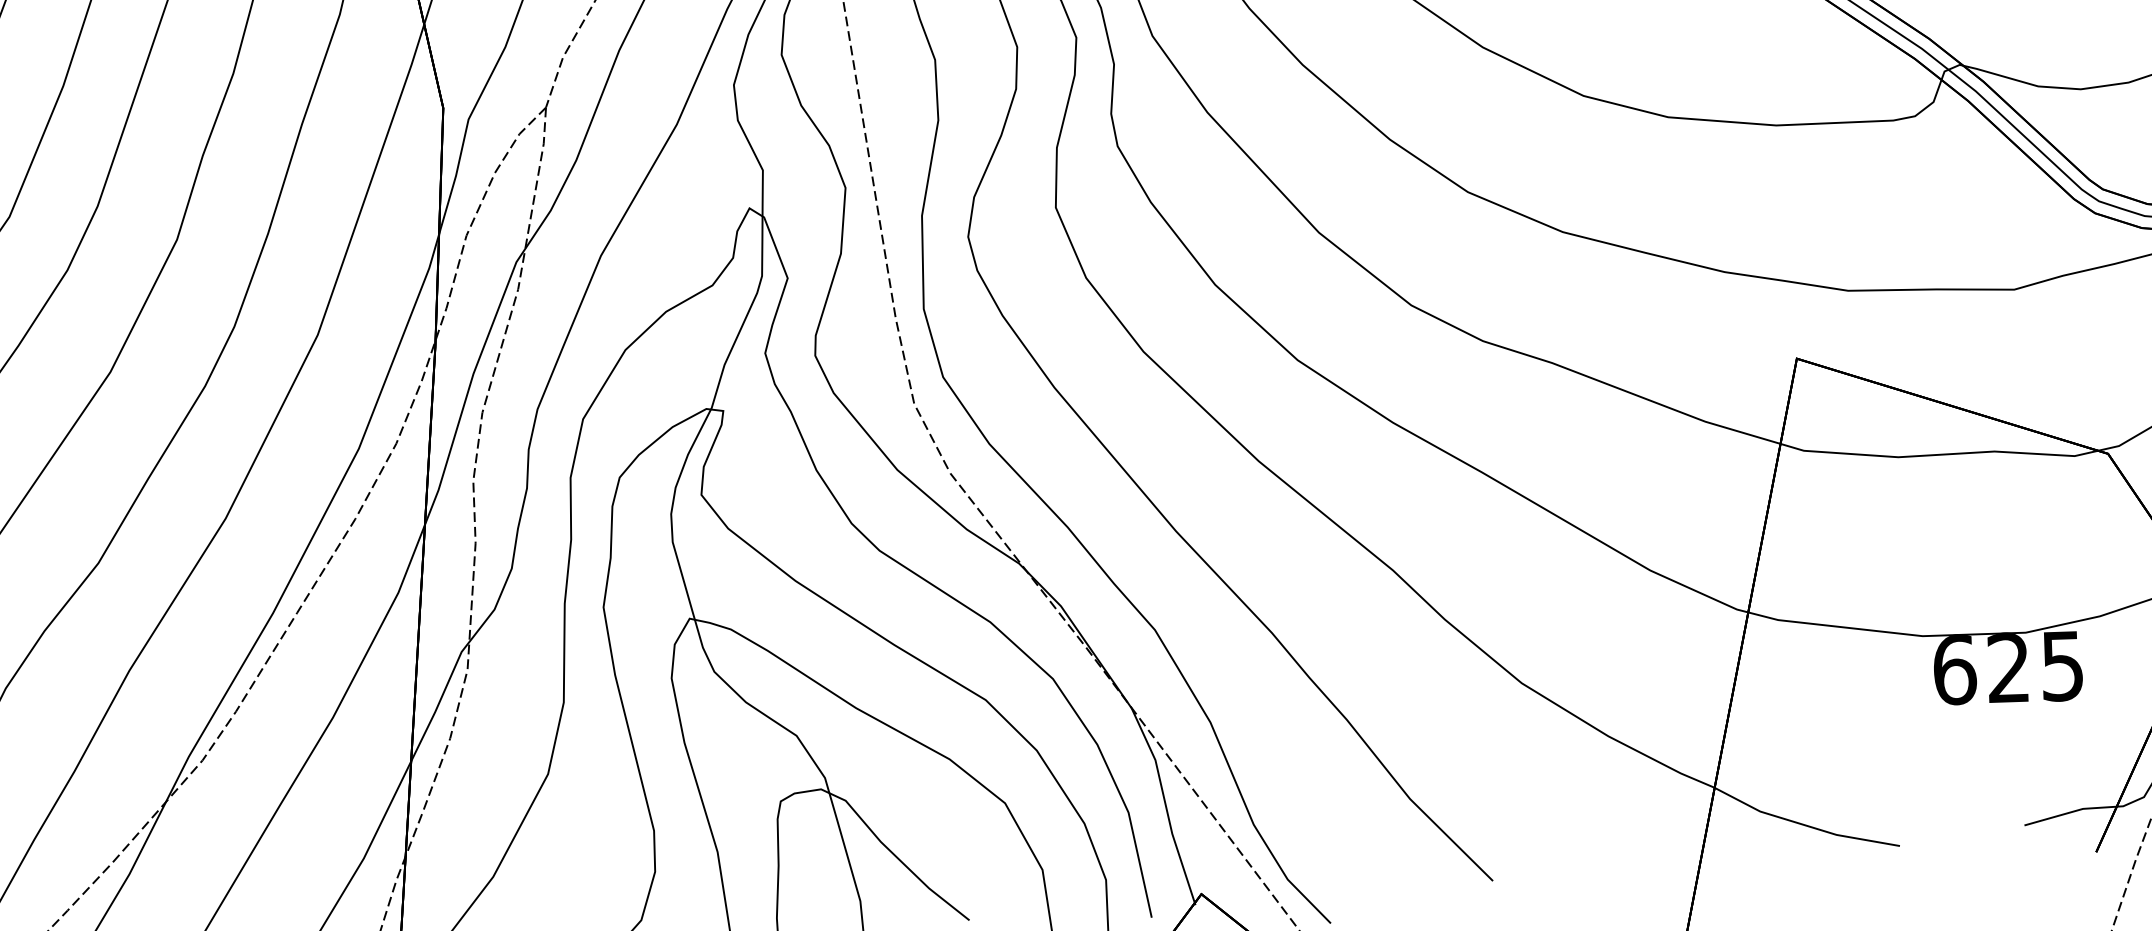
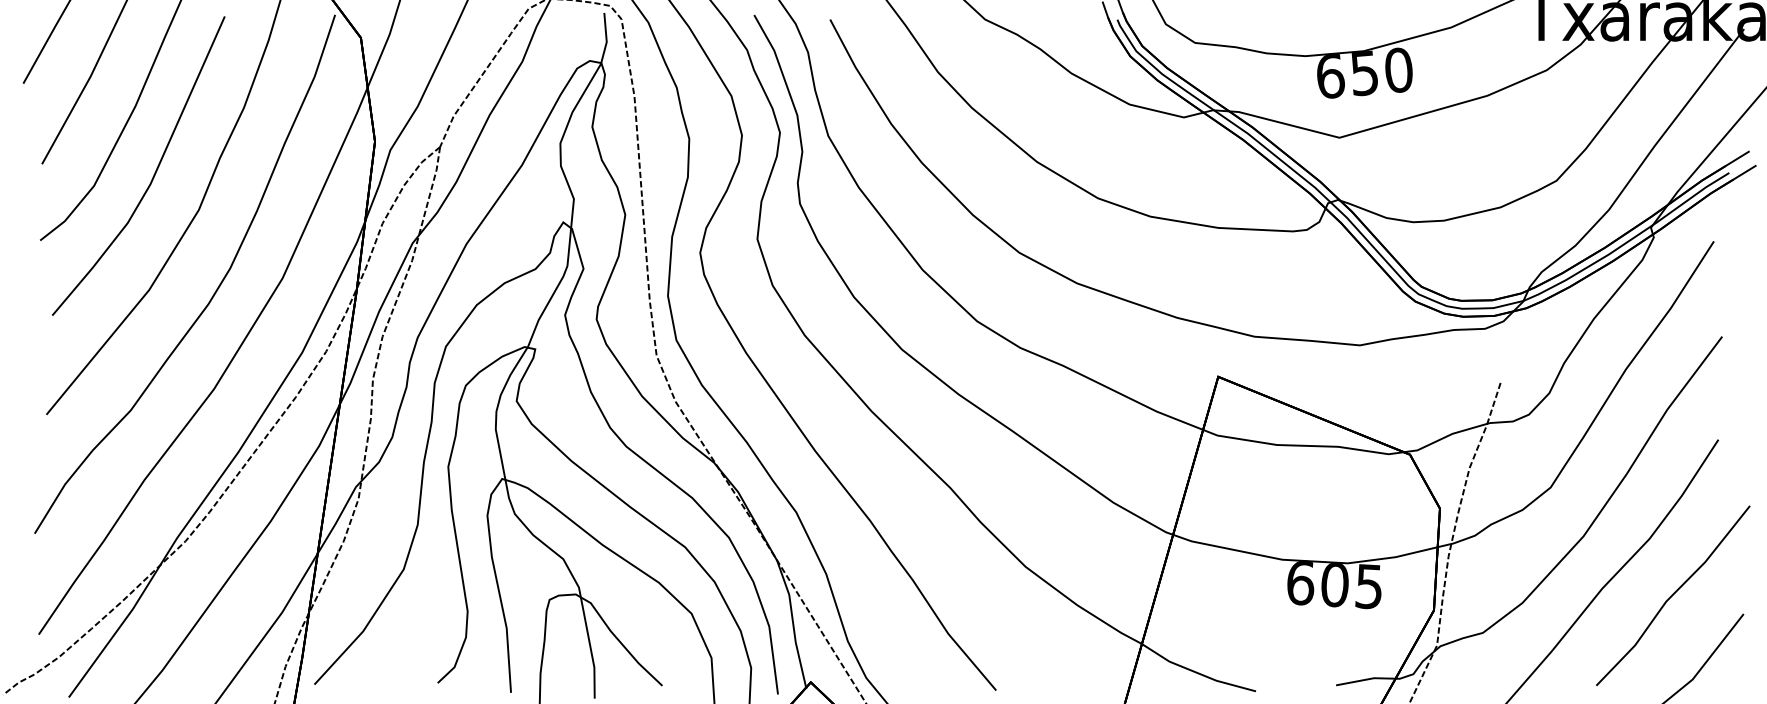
text: (2008, 669) -> (1334, 585), 625 -> 605

